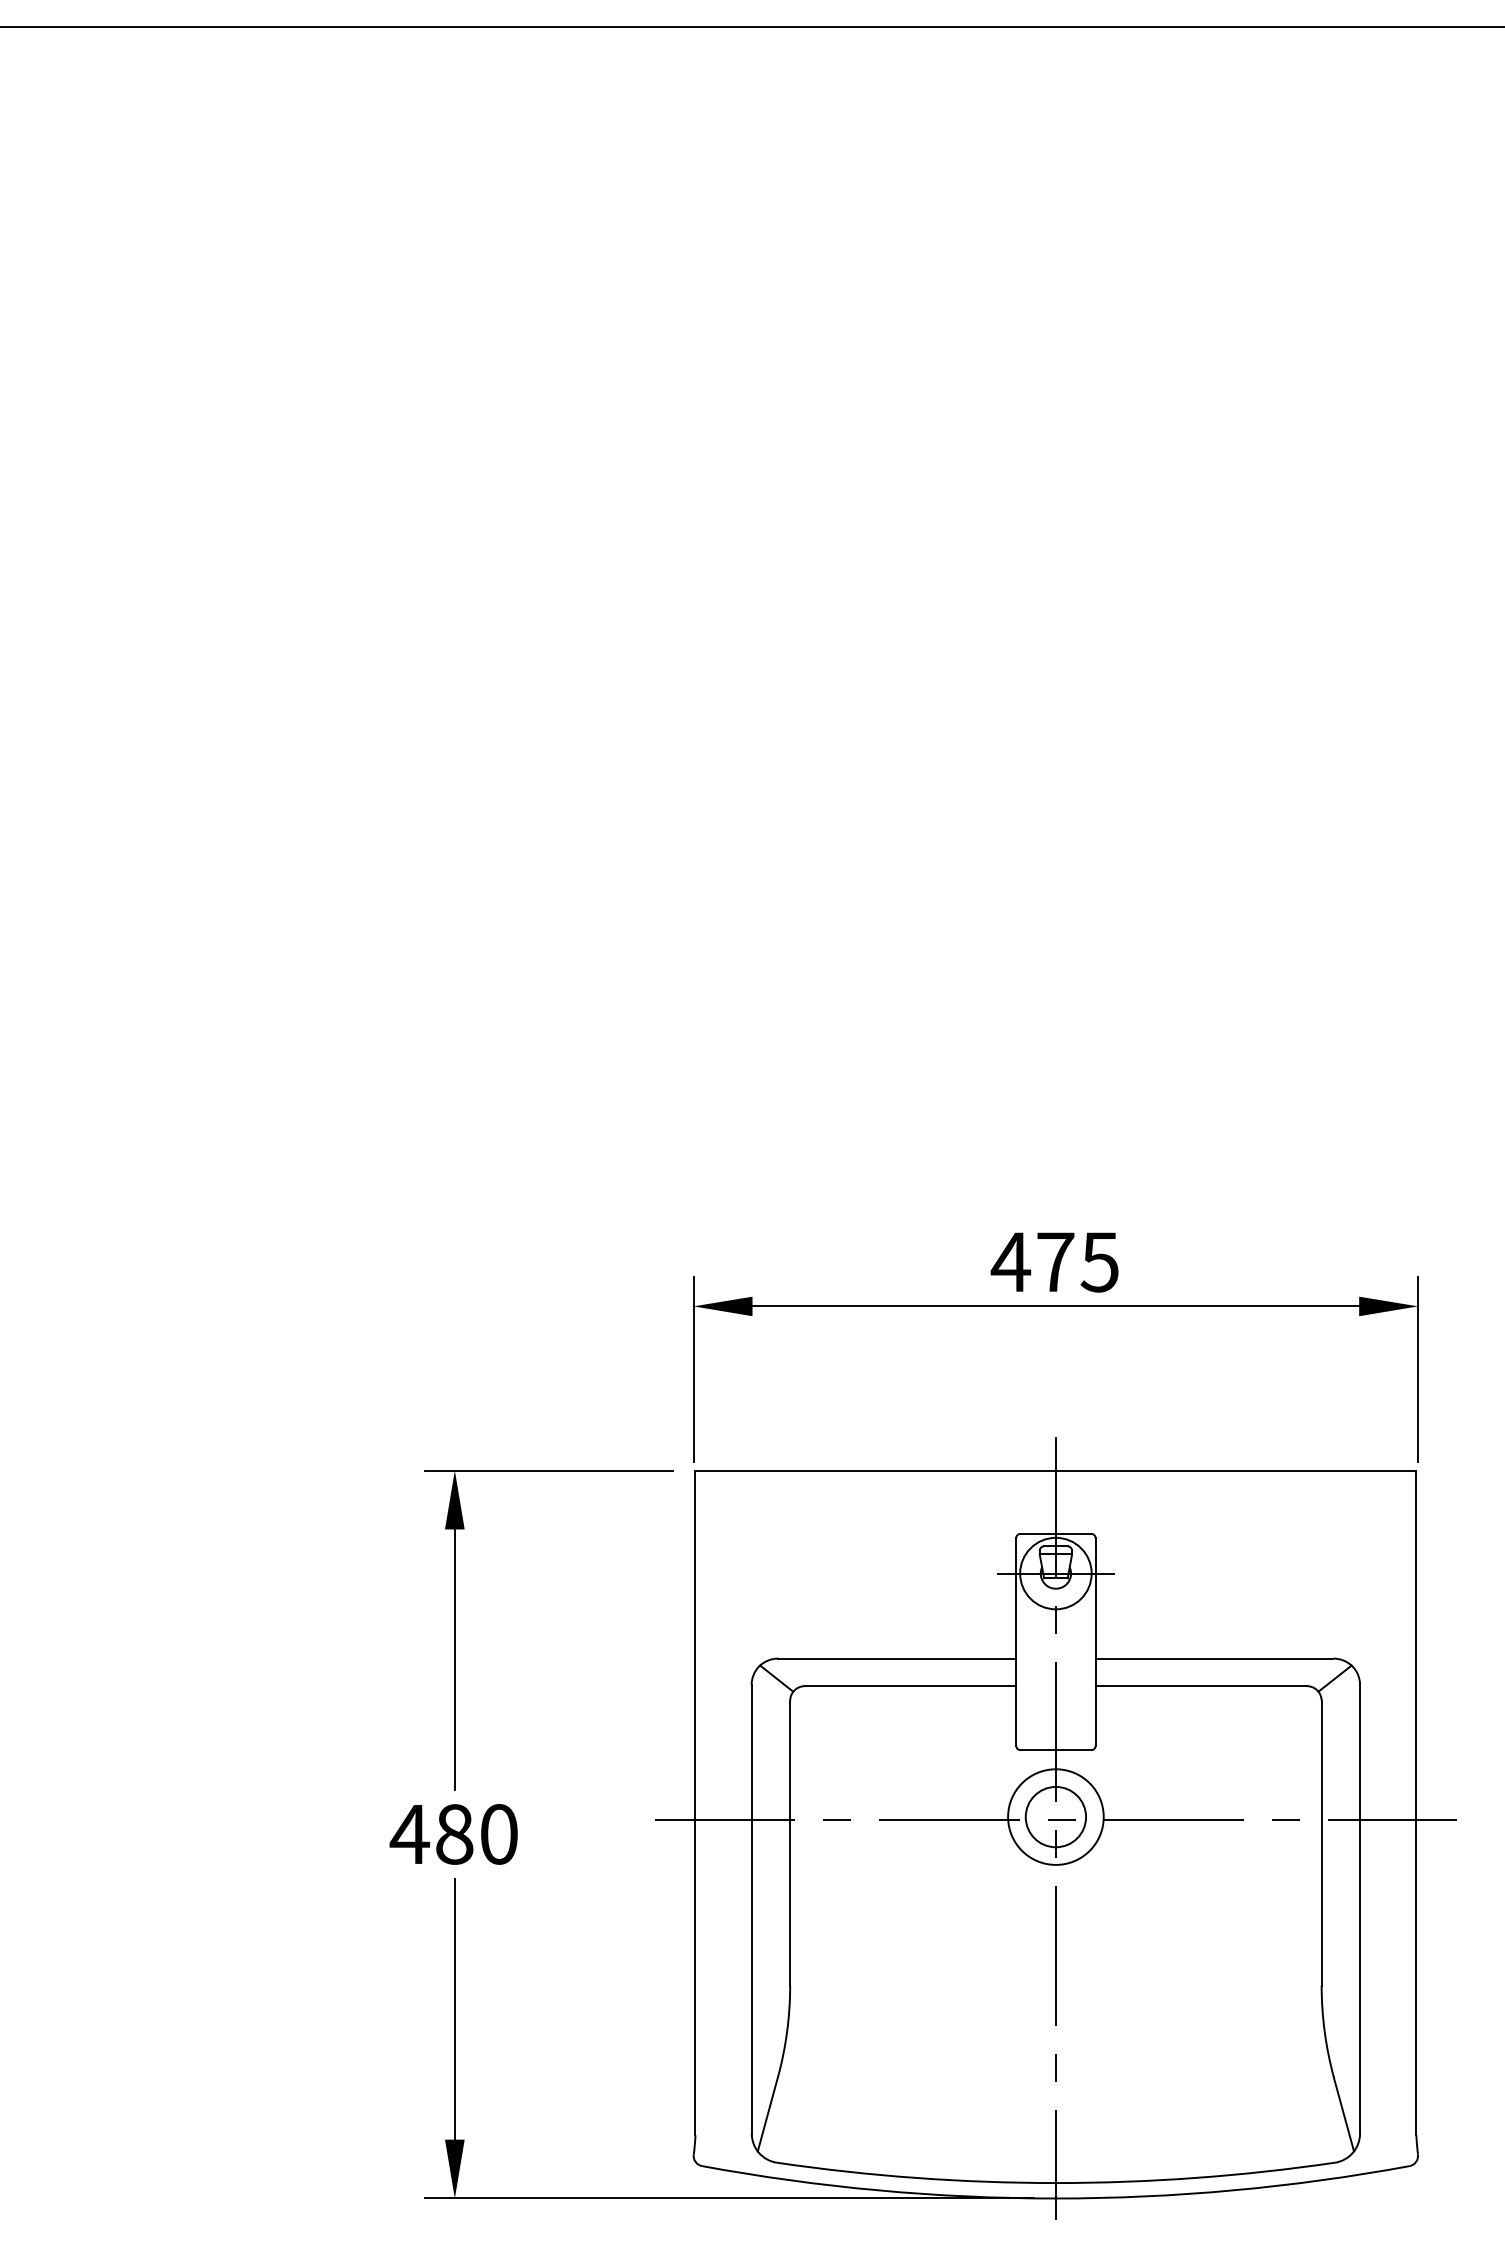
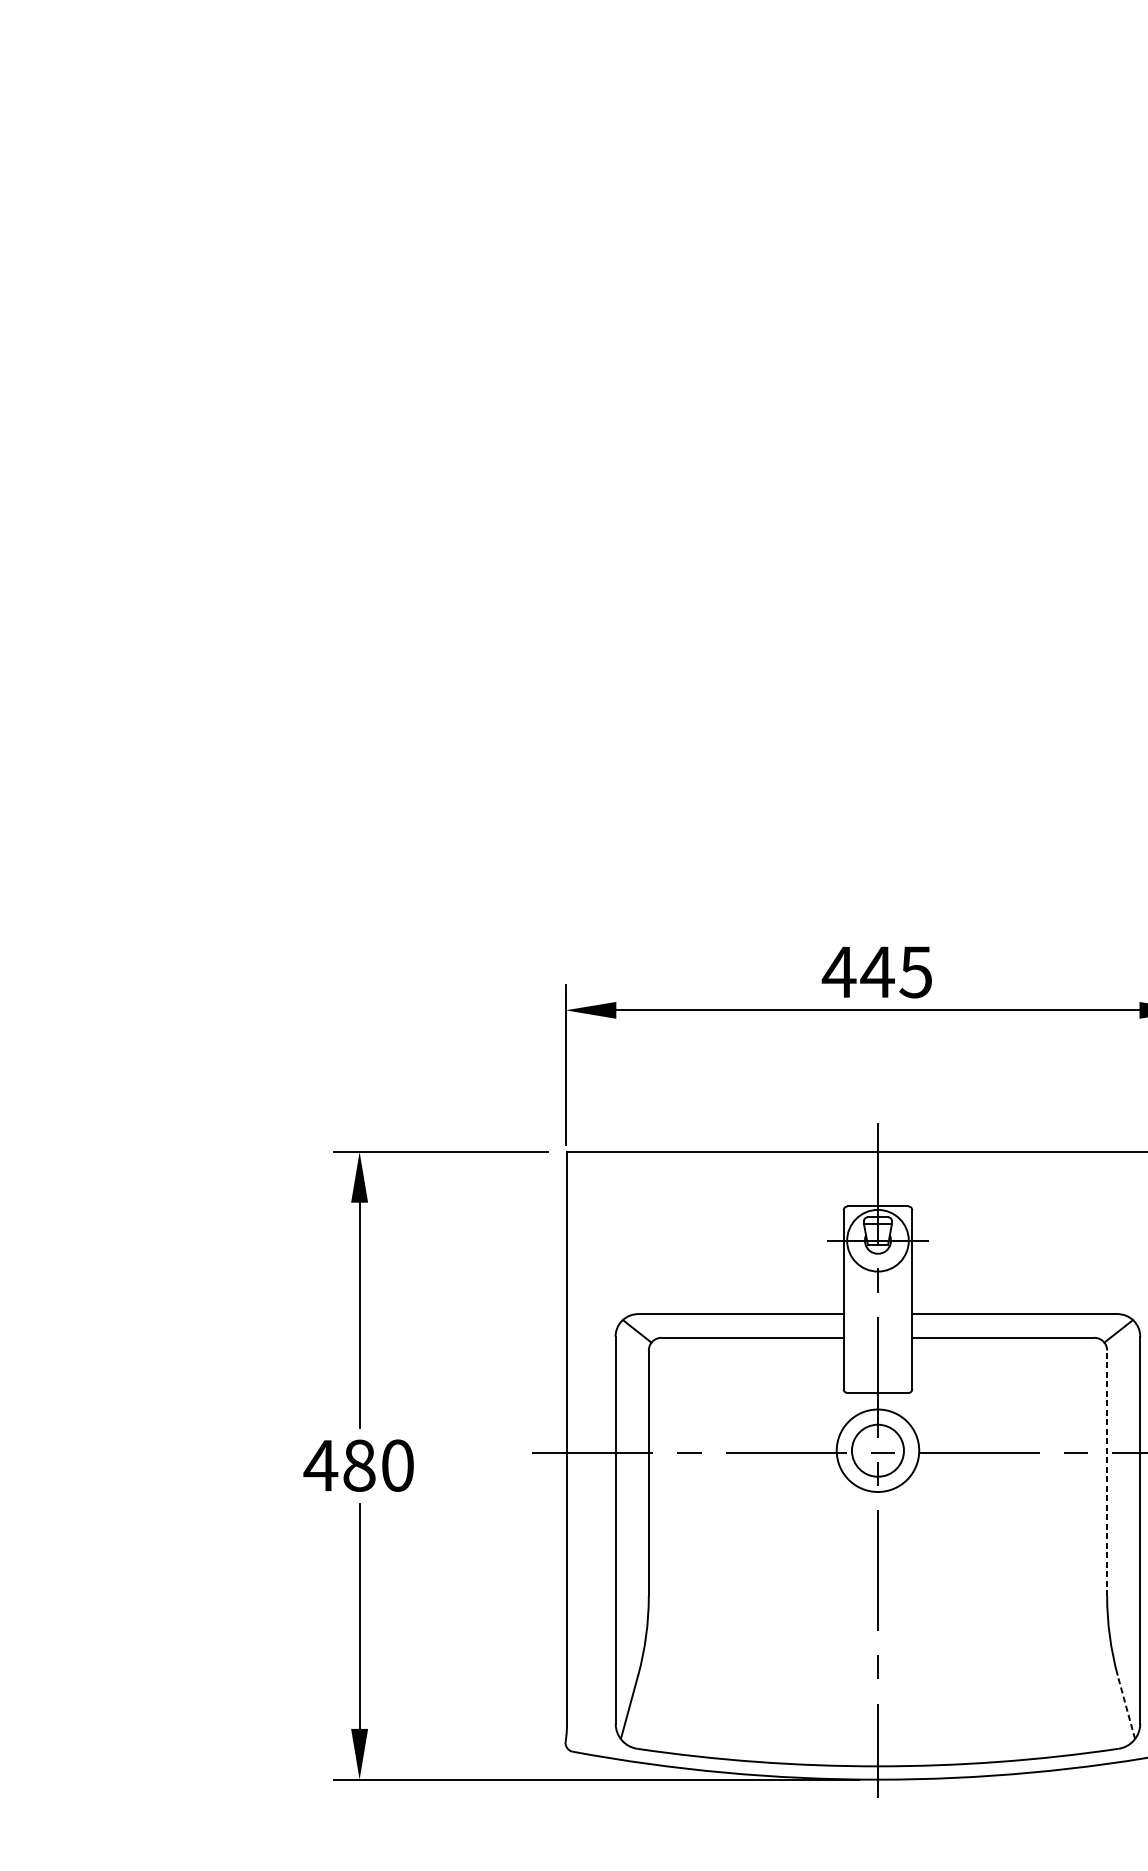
text: (1055, 1261) -> (877, 971), 475 -> 445
line: (1321, 1842) -> (1107, 1472), solid -> dashed
line: (1343, 2114) -> (1125, 1707), solid -> dashed

